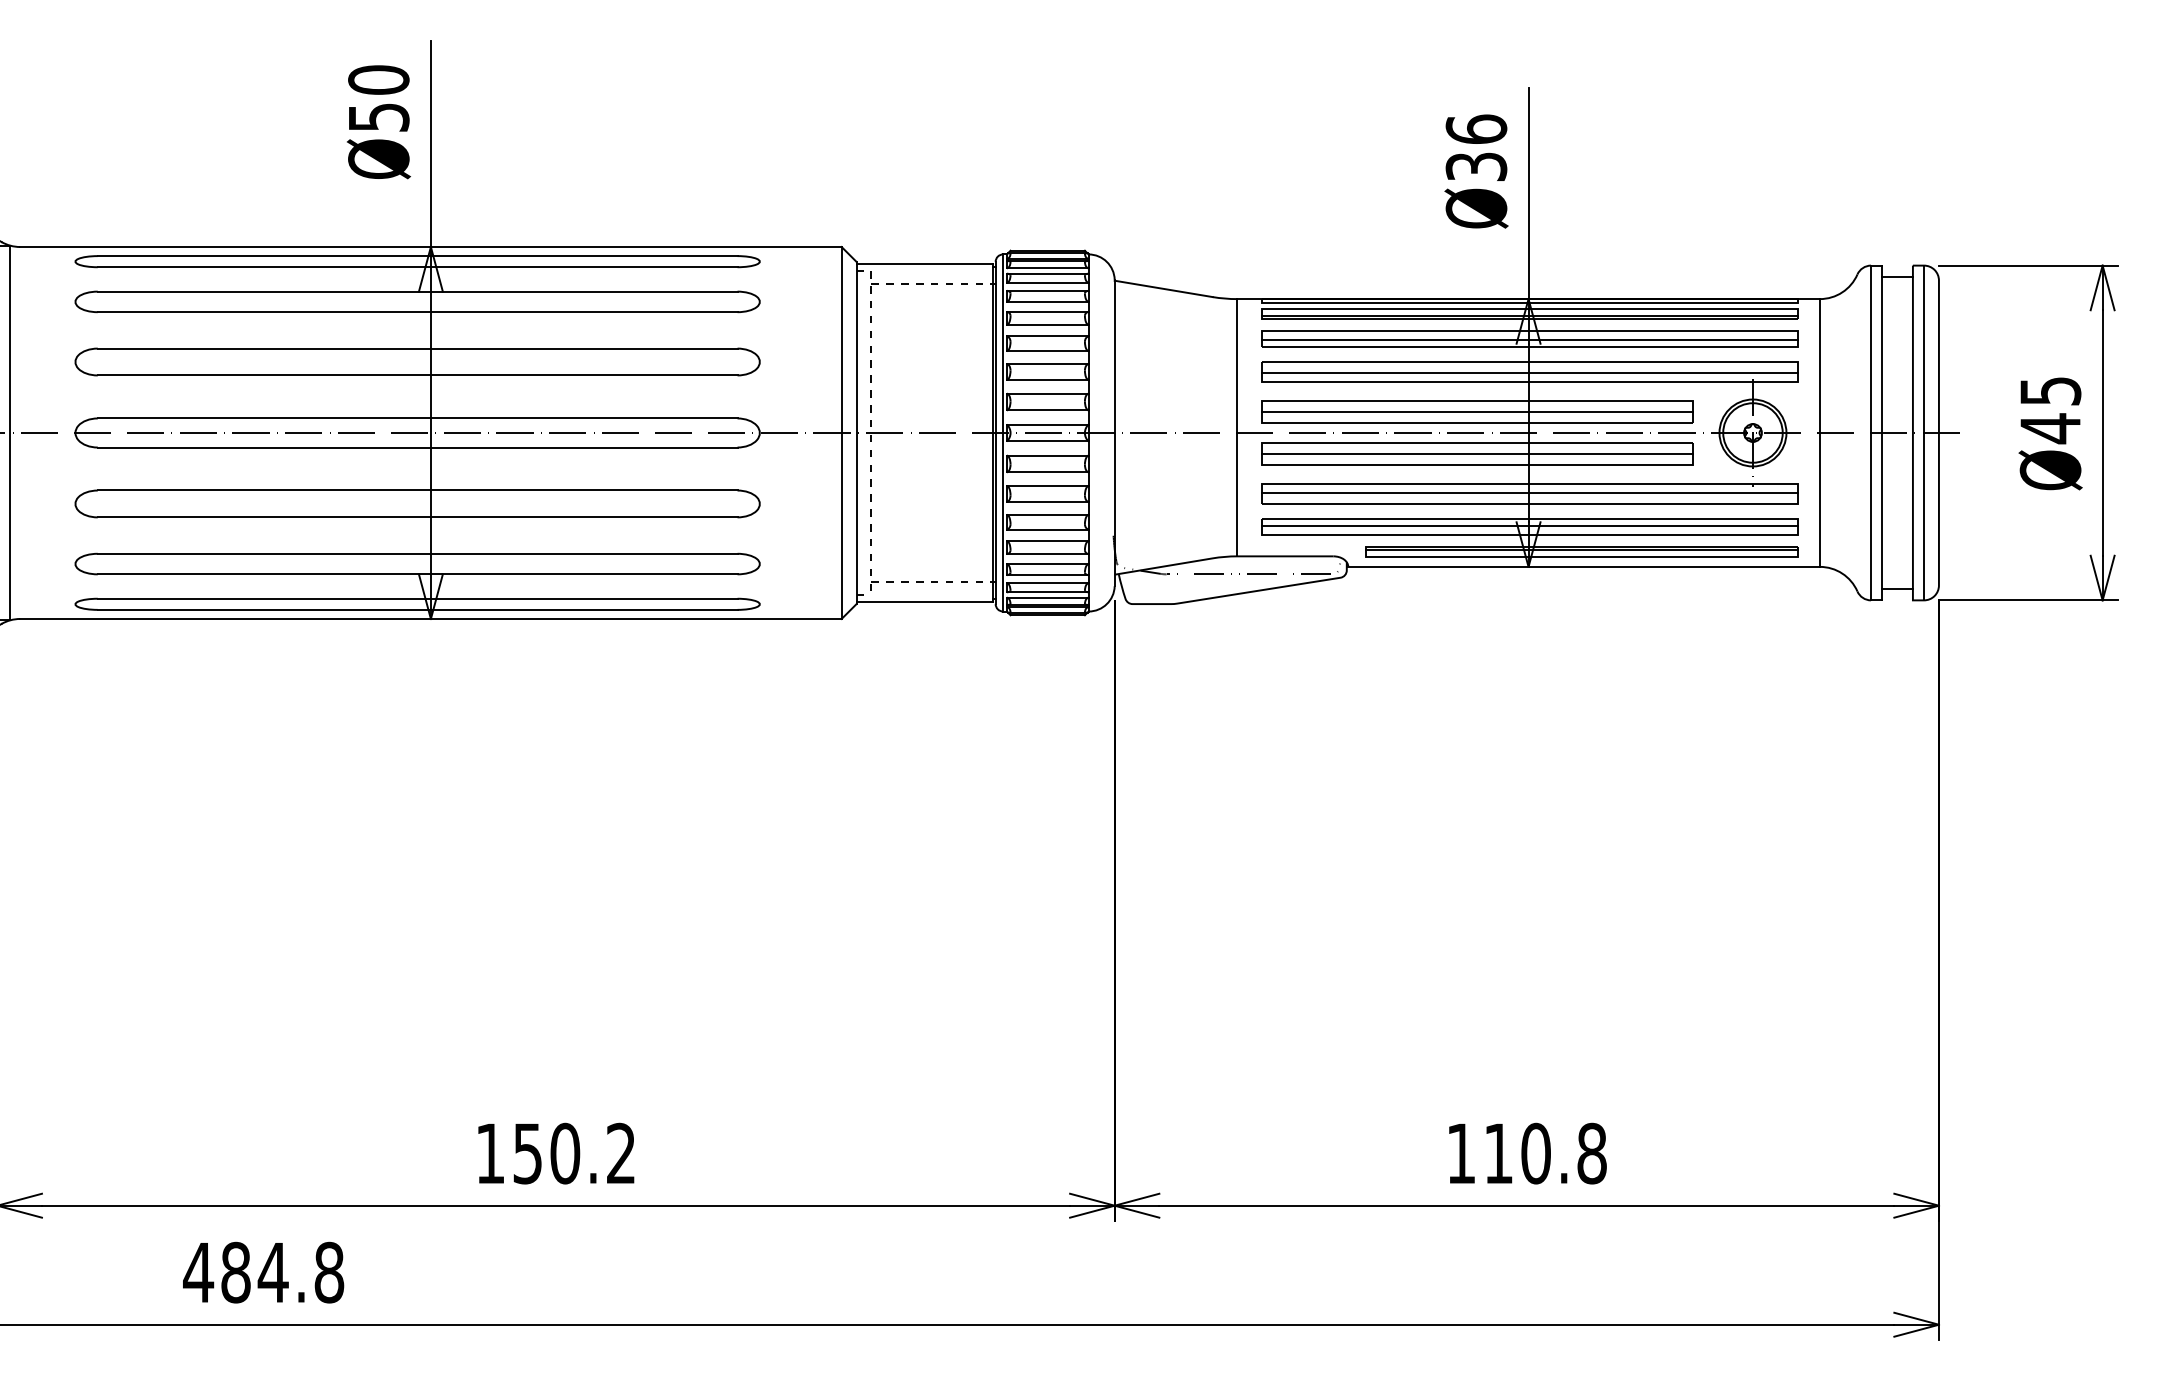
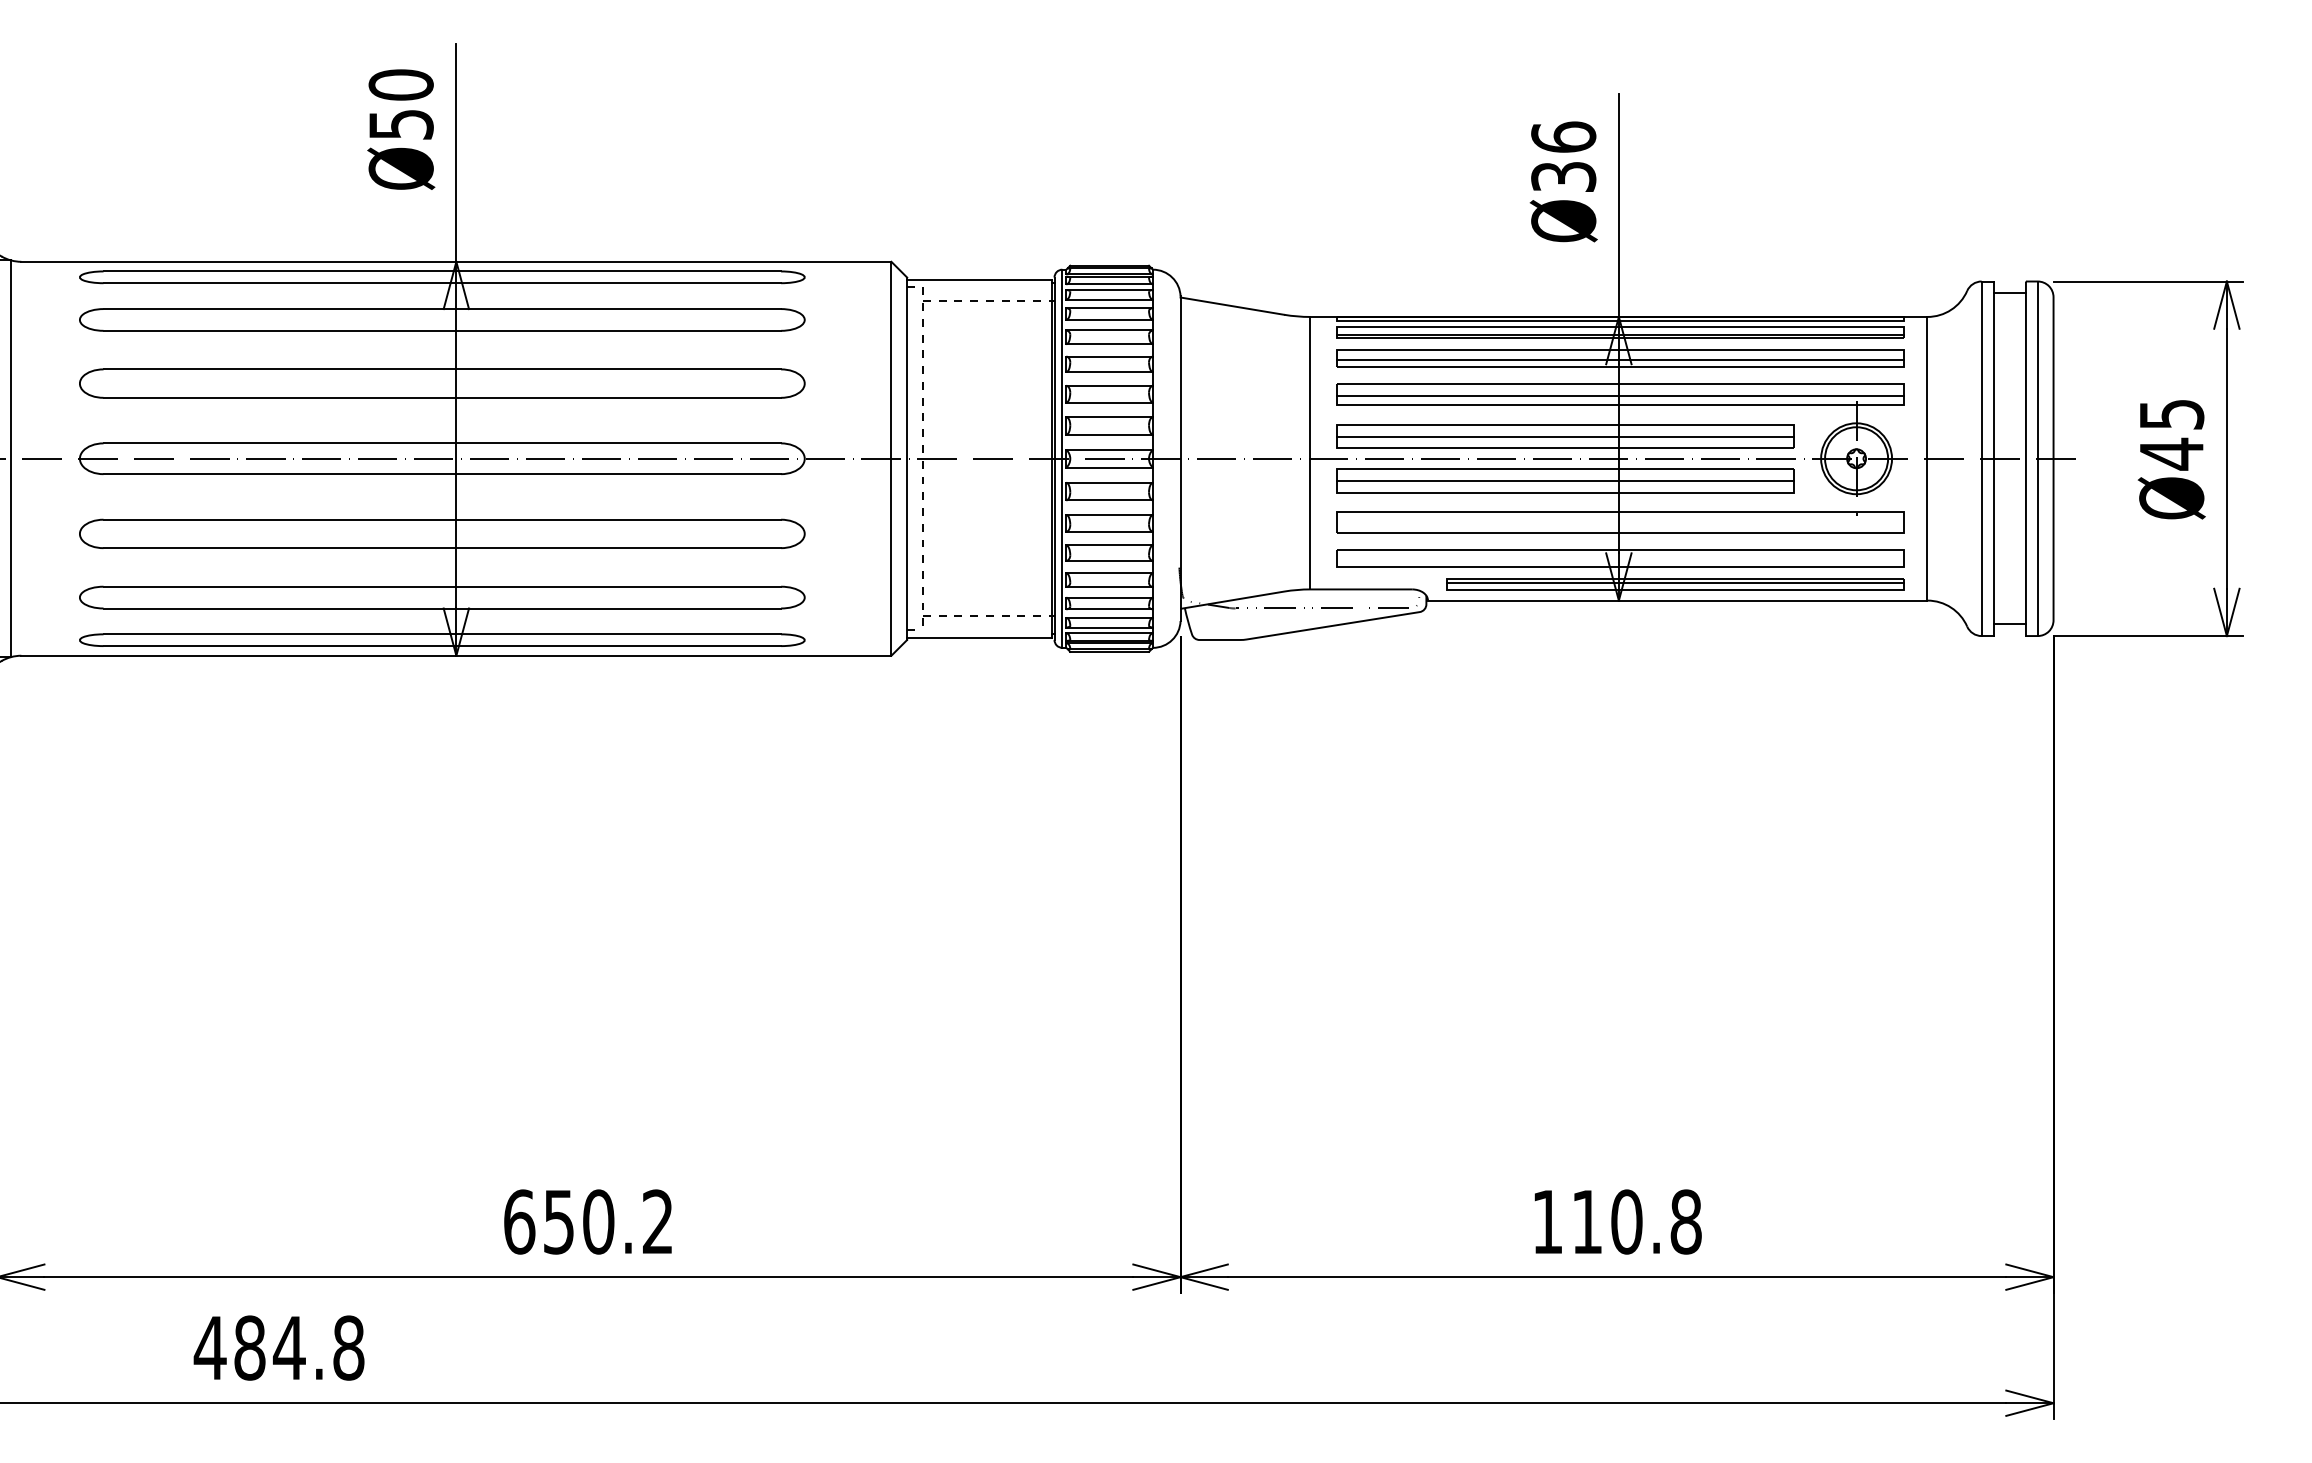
line: (1529, 492) -> (1619, 521), removed
line: (1529, 526) -> (1619, 557), removed
text: (490, 1153) -> (519, 1221), 150.2 -> 650.2

